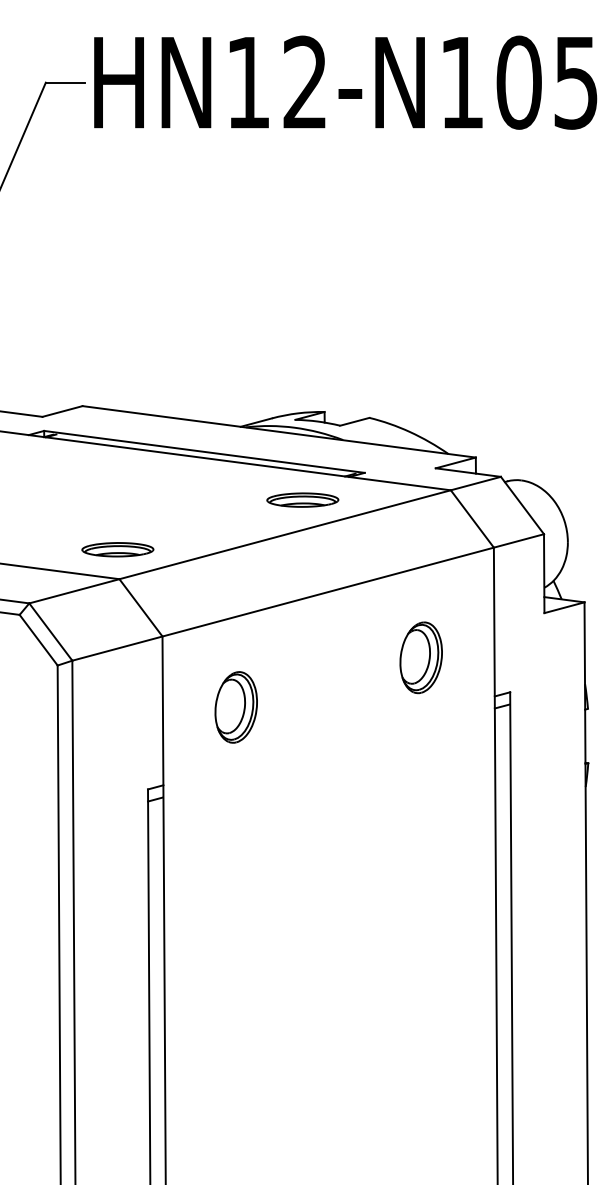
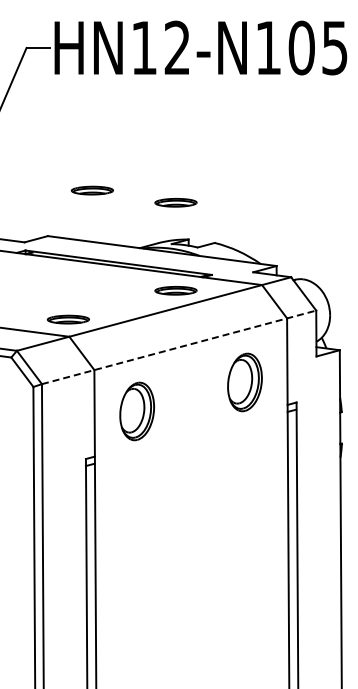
part: (157, 327) -> (91, 190), added
part: (301, 348) -> (175, 202), added
line: (308, 597) -> (179, 347), solid -> dashed
part: (420, 657) -> (244, 382), size x1.4
part: (236, 705) -> (137, 410), size x1.4

